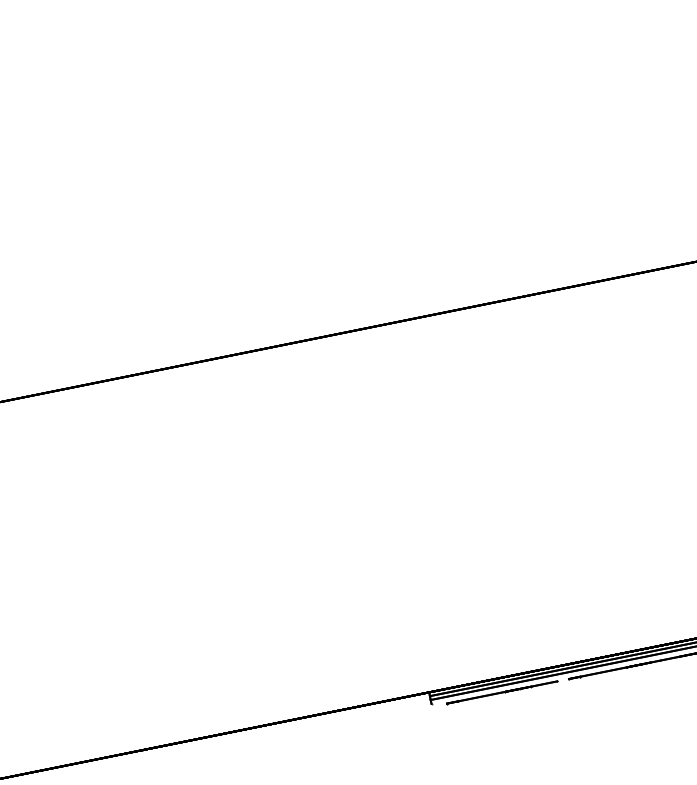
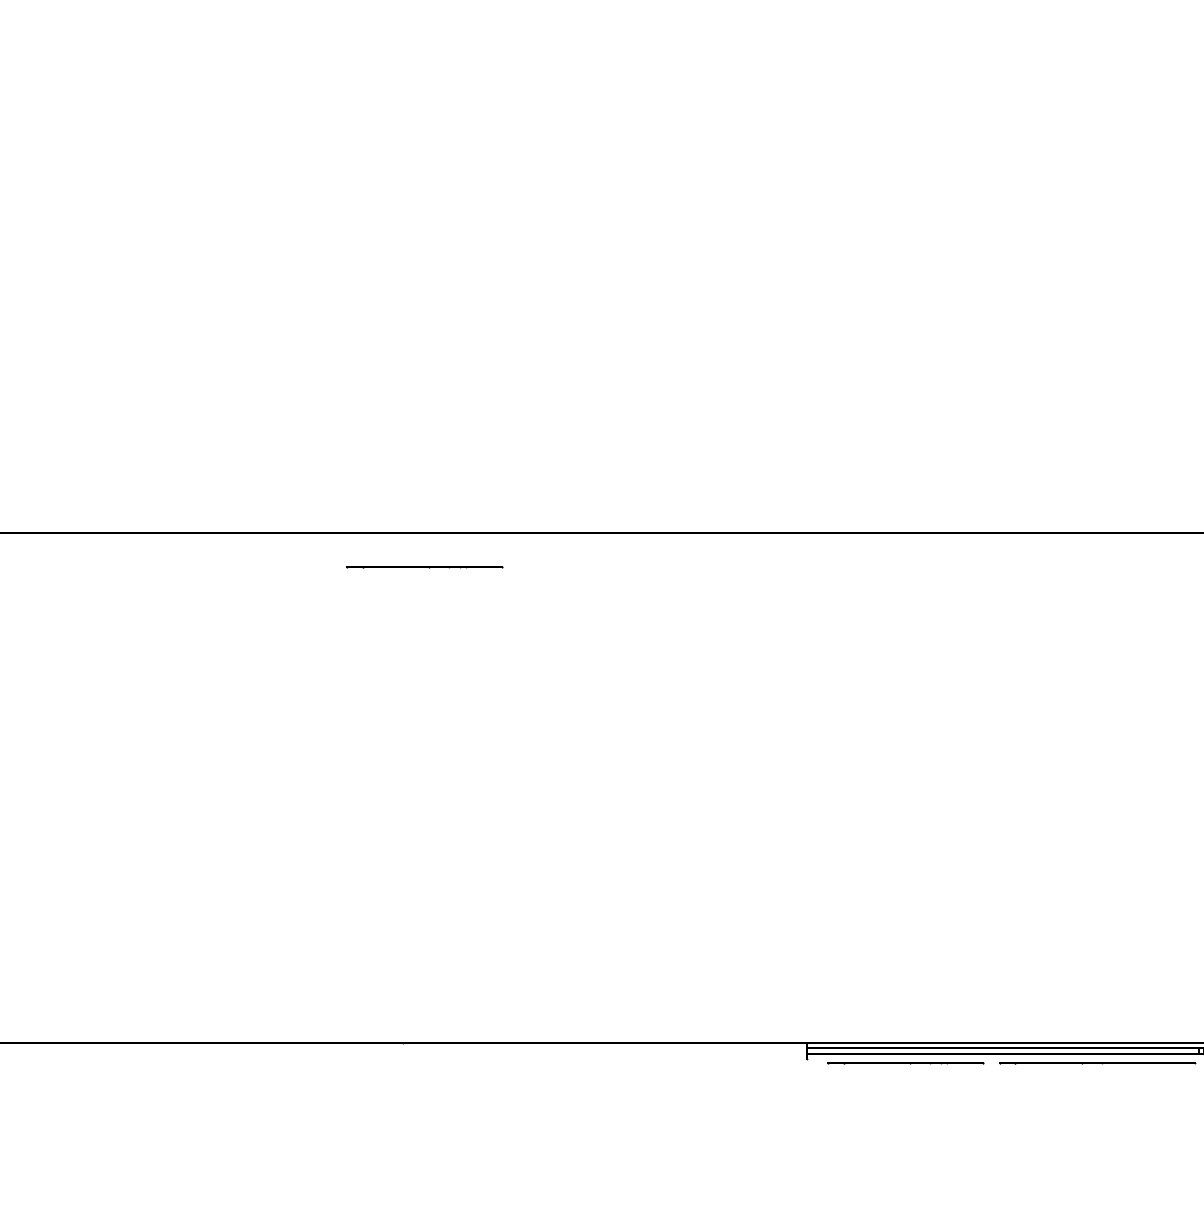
line: (89, 409) -> (424, 567), added

